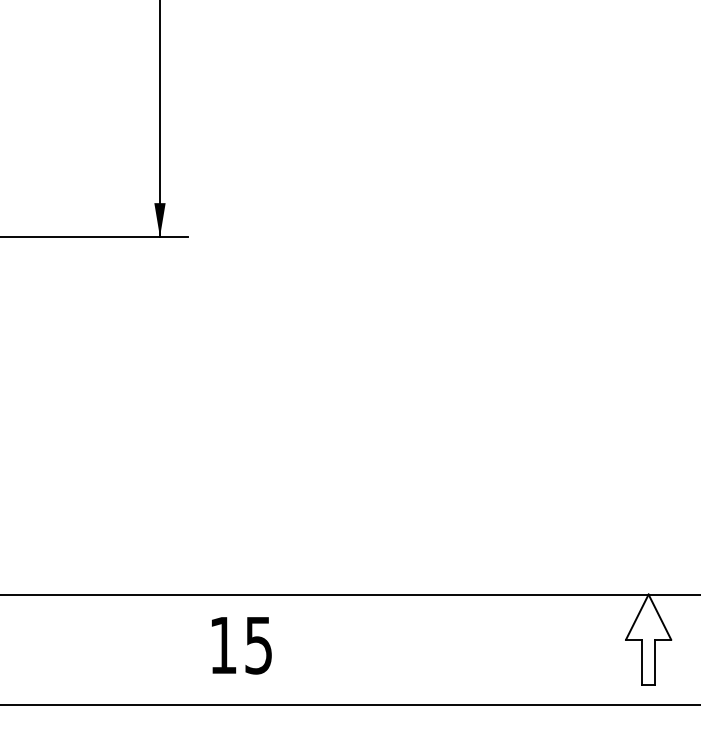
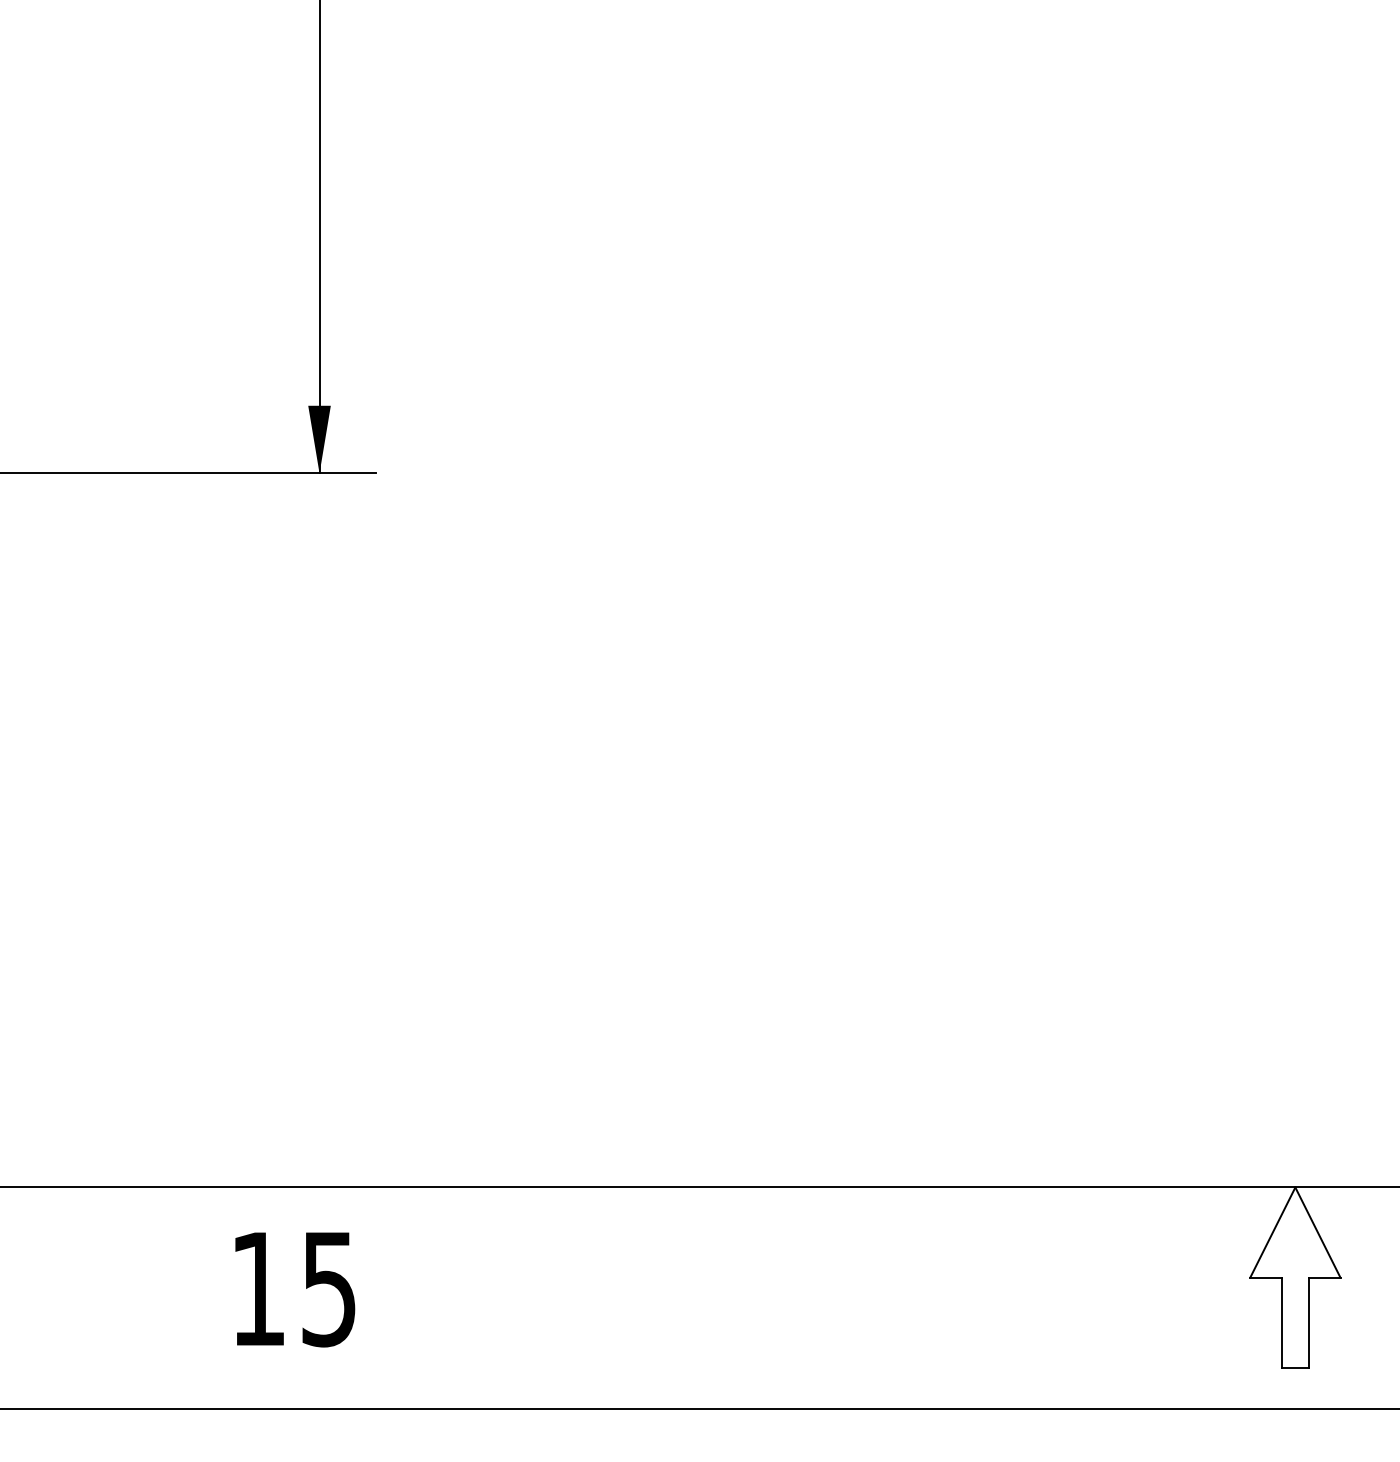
text: (241, 645) -> (294, 1289), moved

